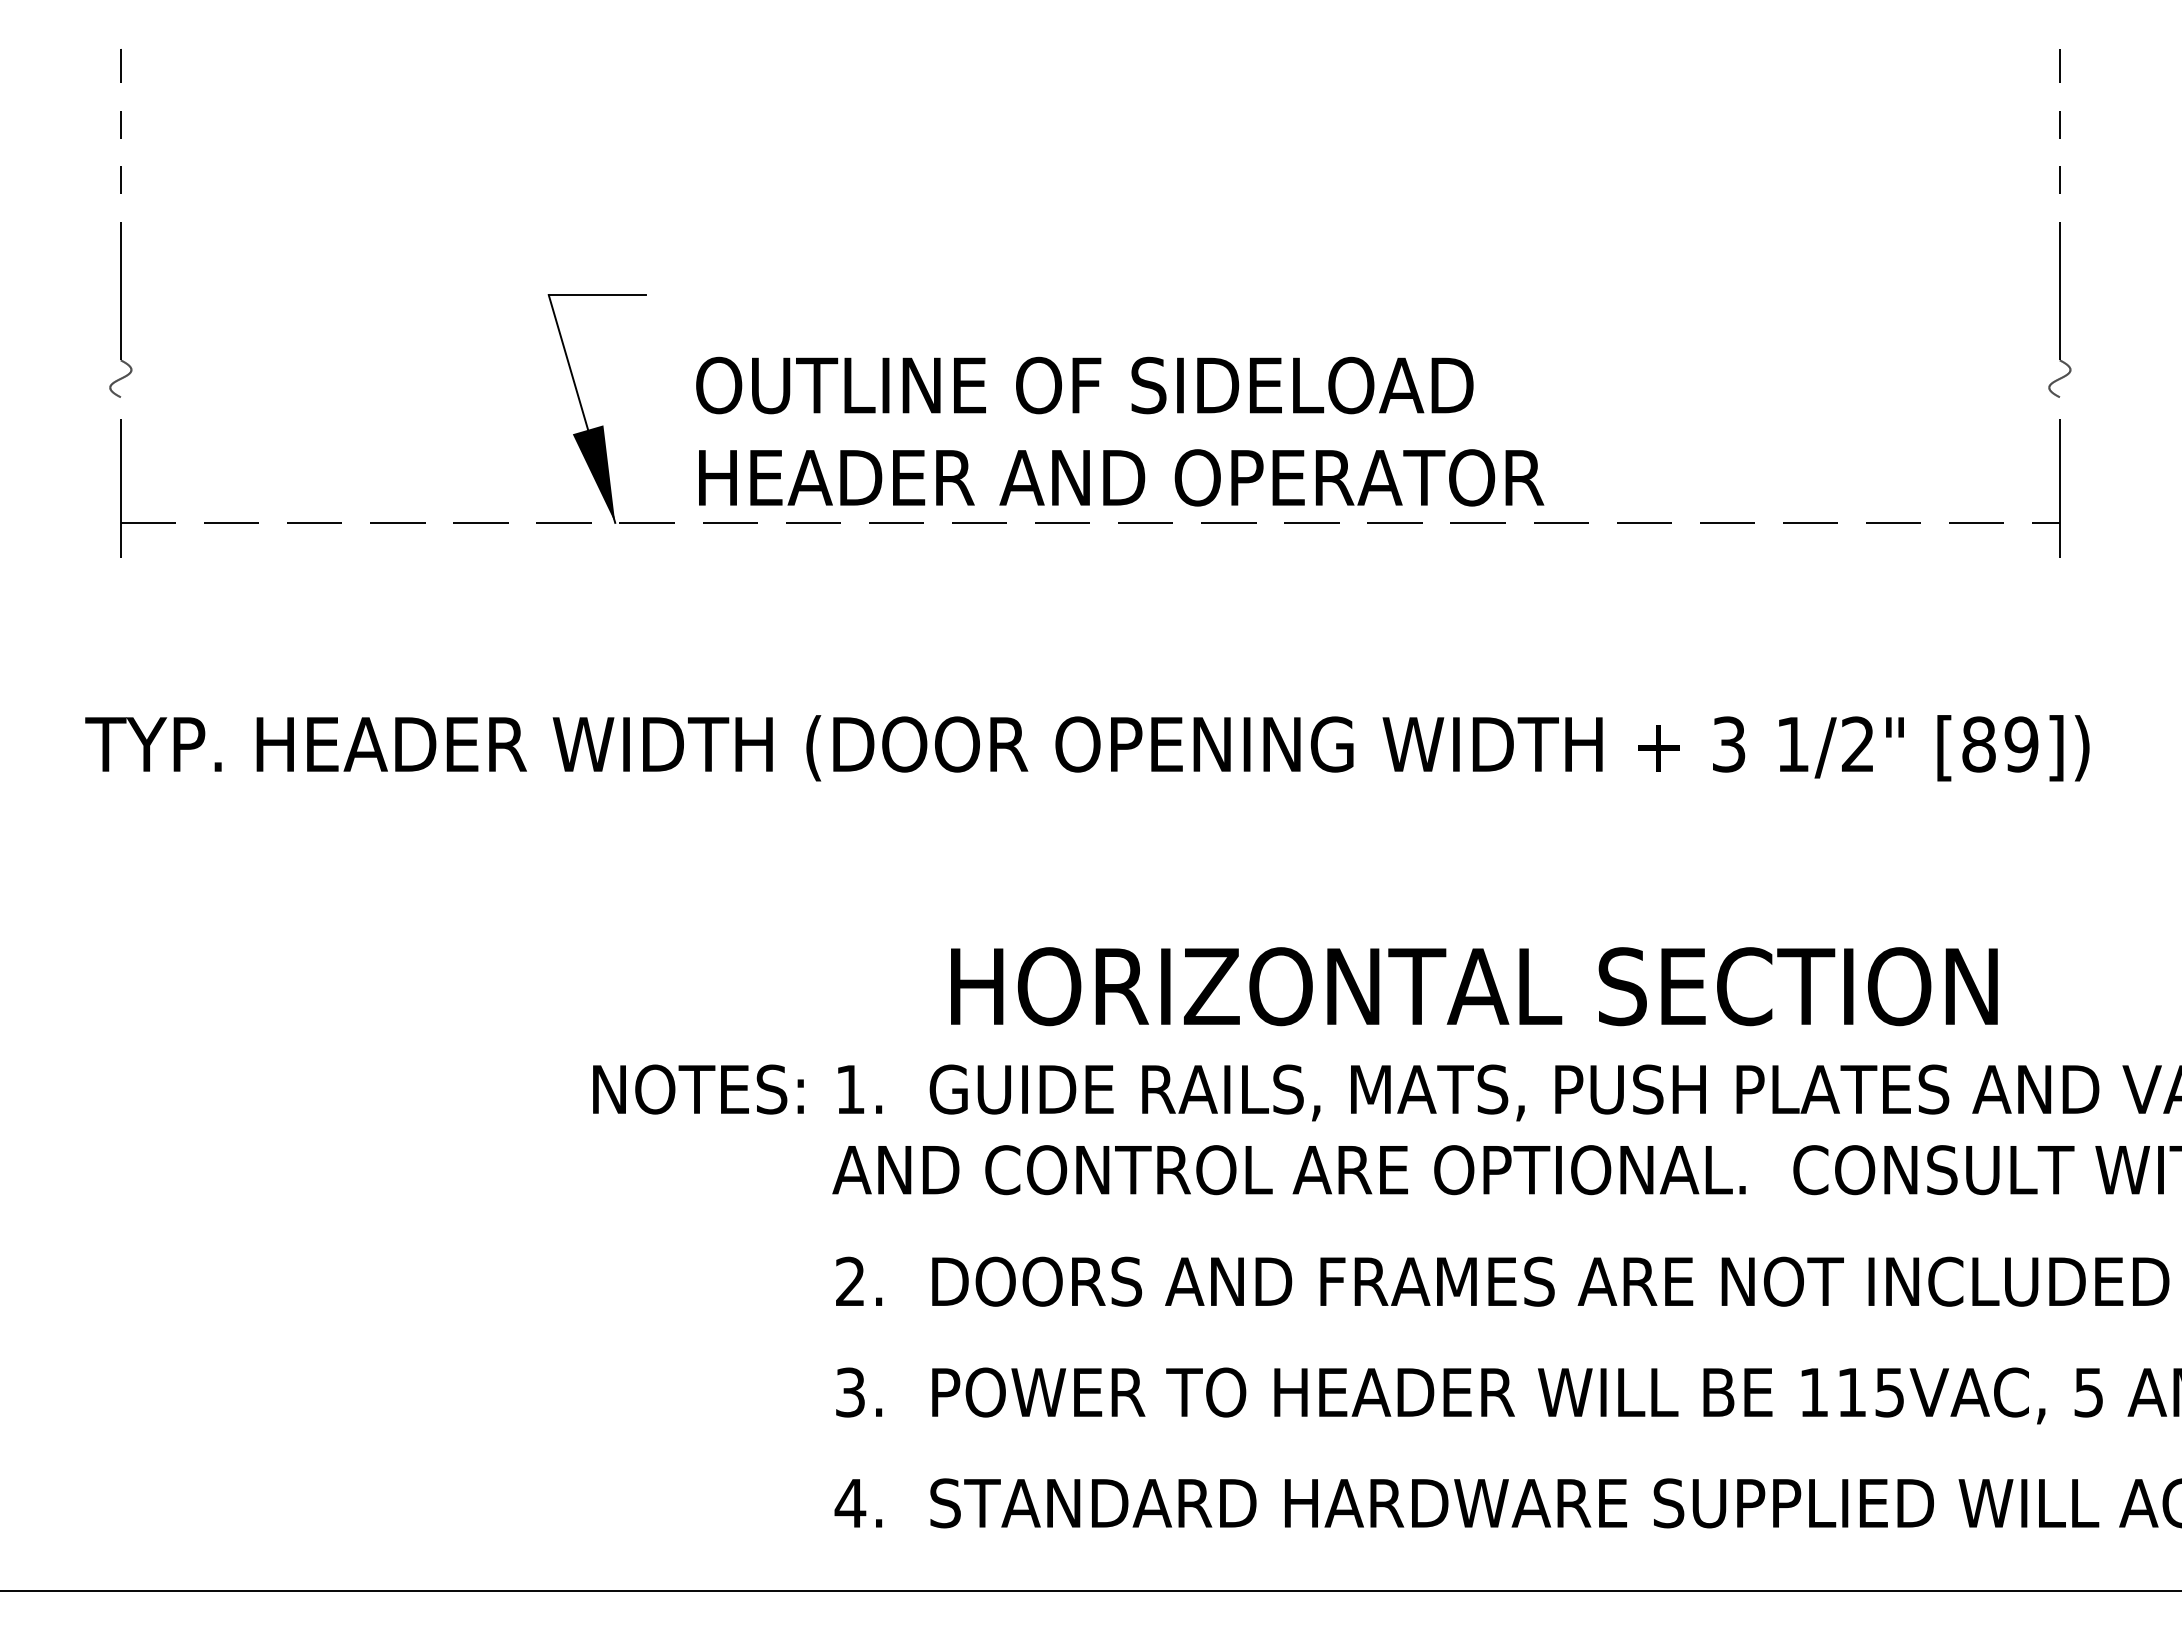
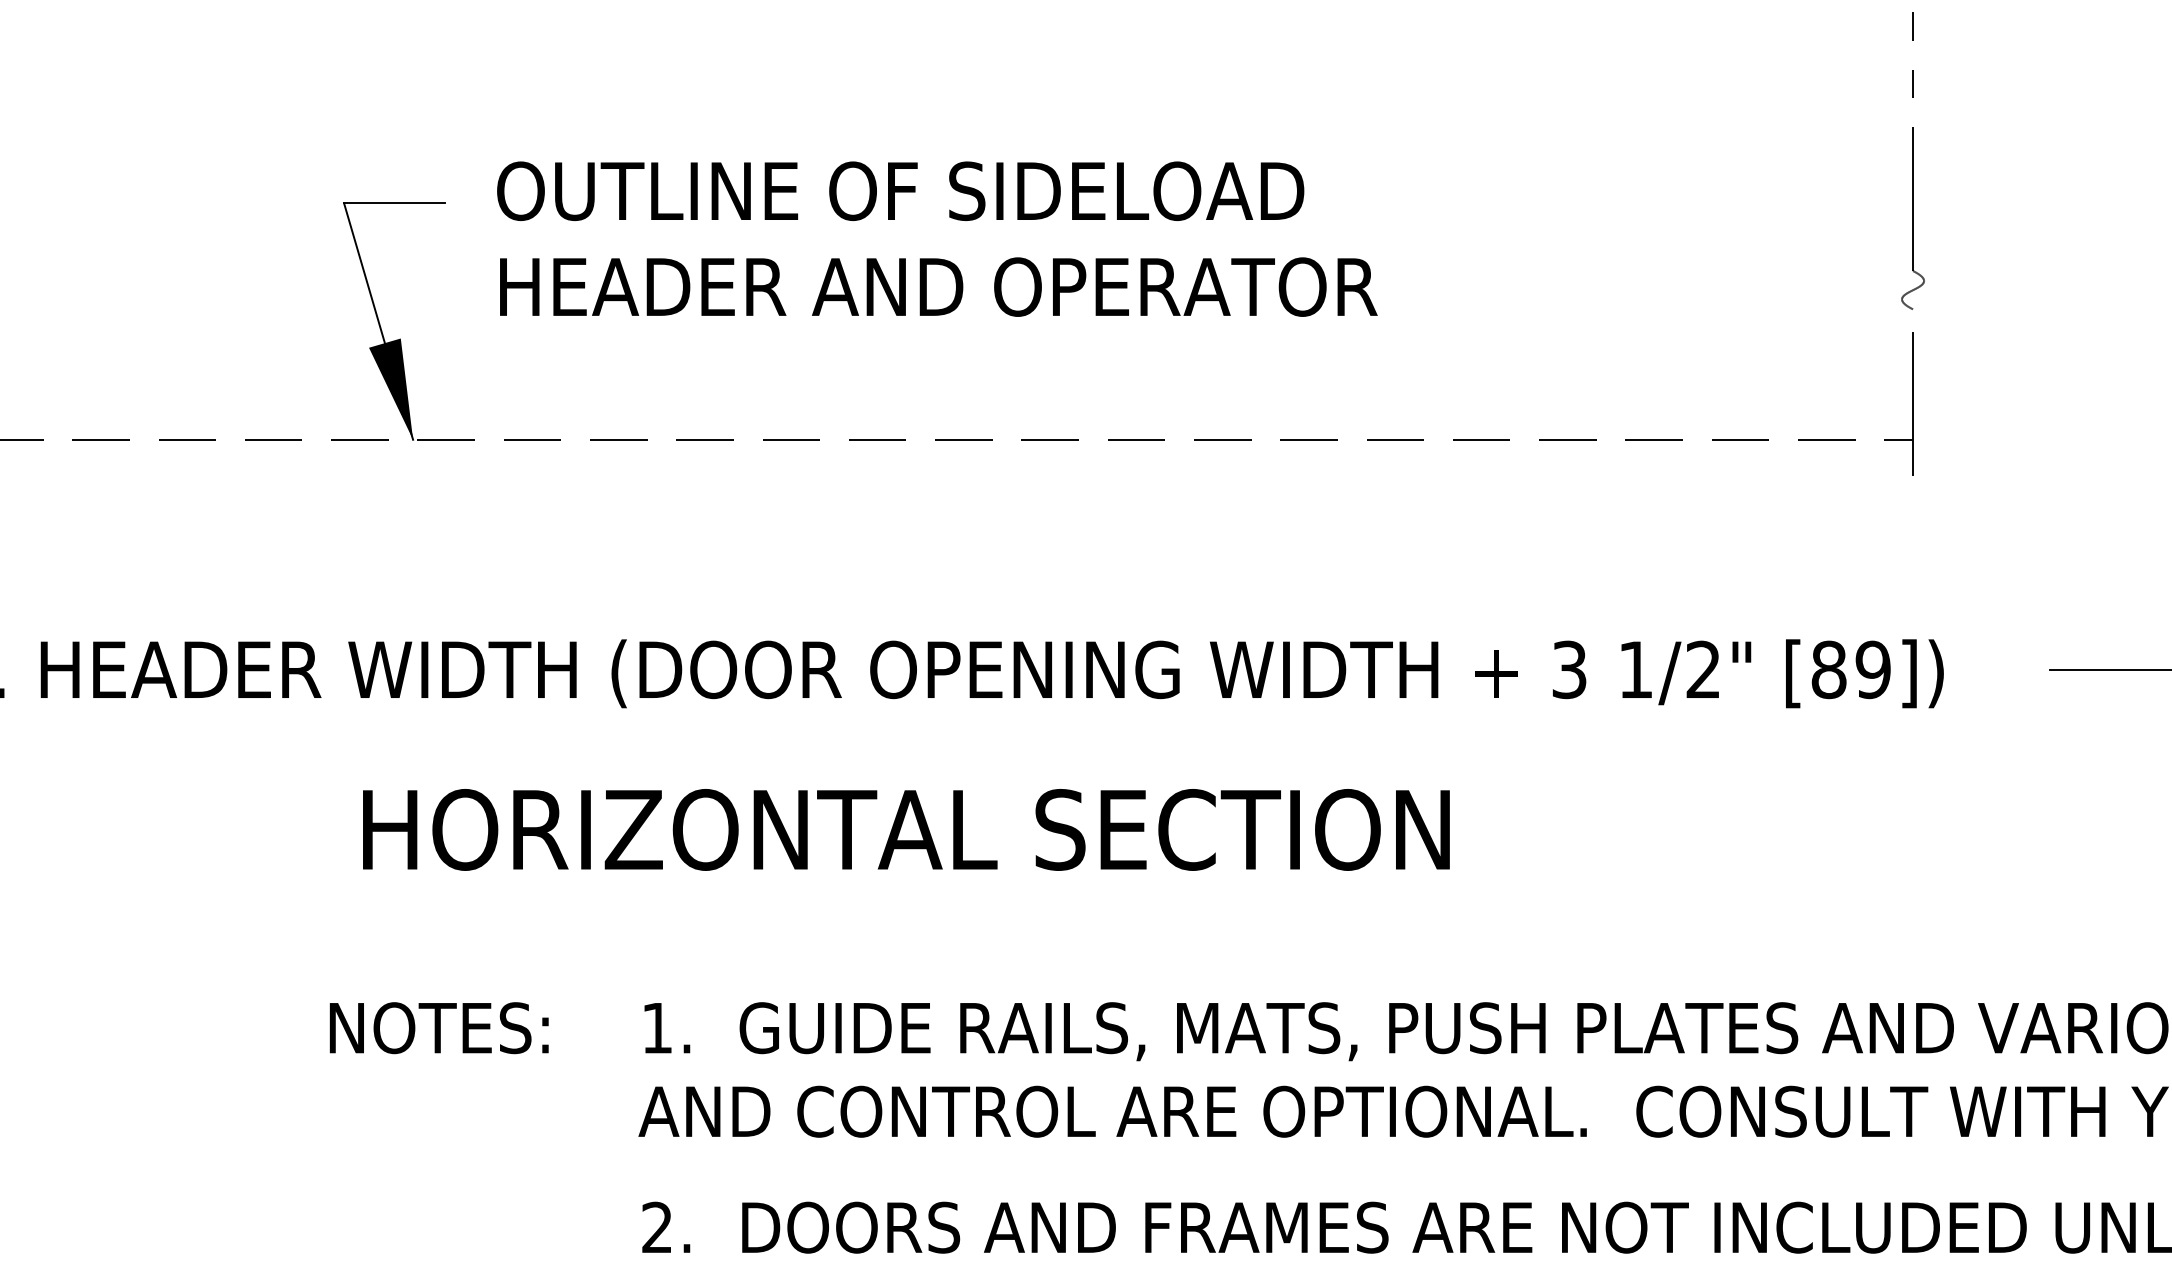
text: (1120, 431) -> (937, 238), moved
text: (1474, 986) -> (906, 829), moved
text: (698, 1089) -> (439, 1028), moved

